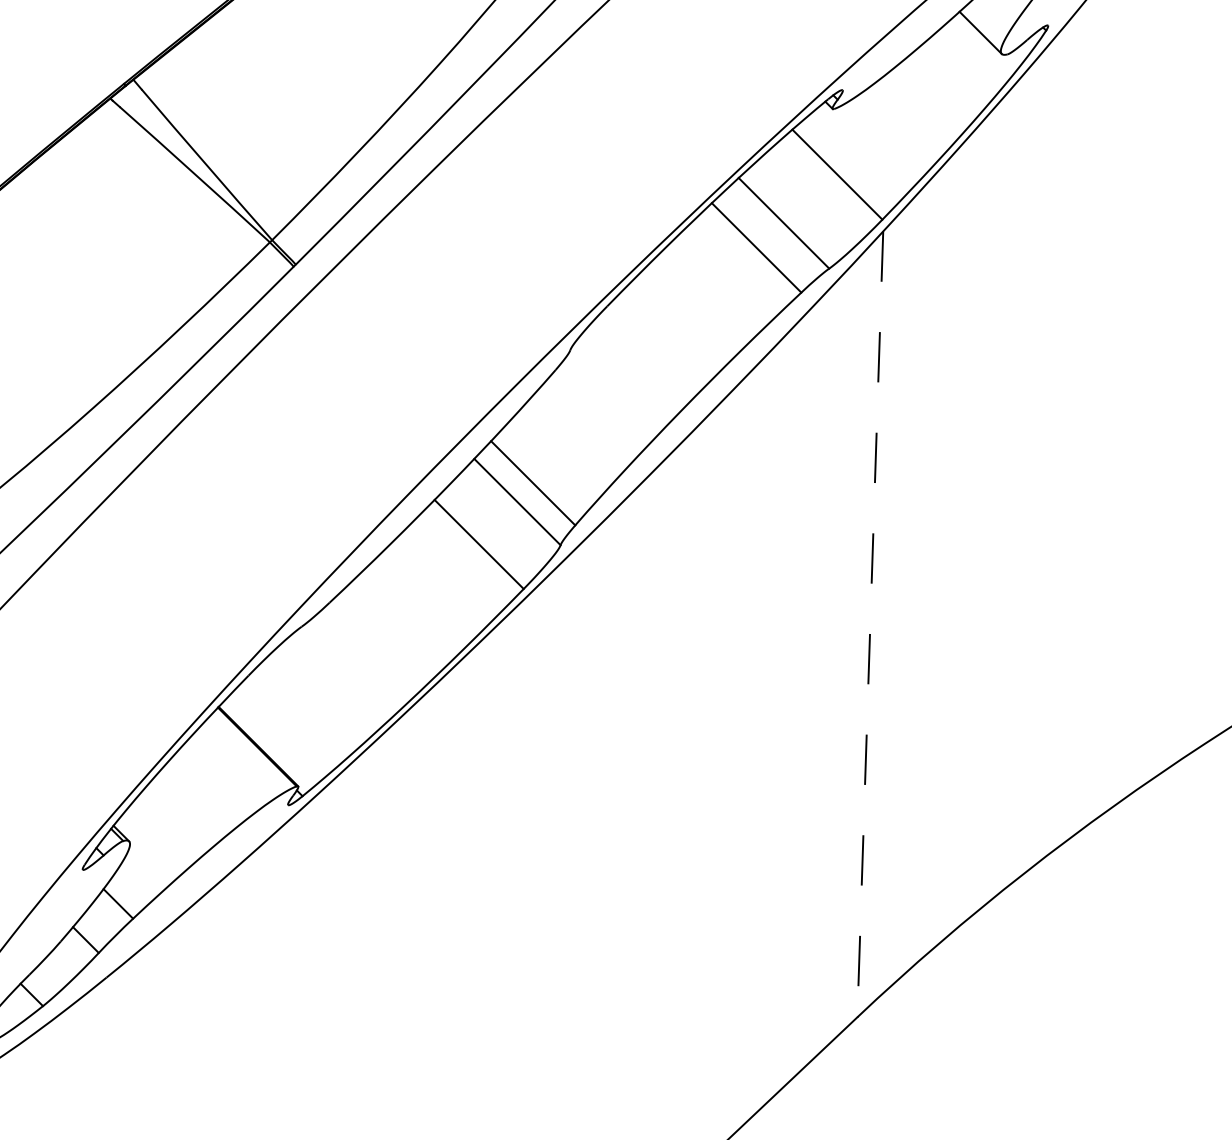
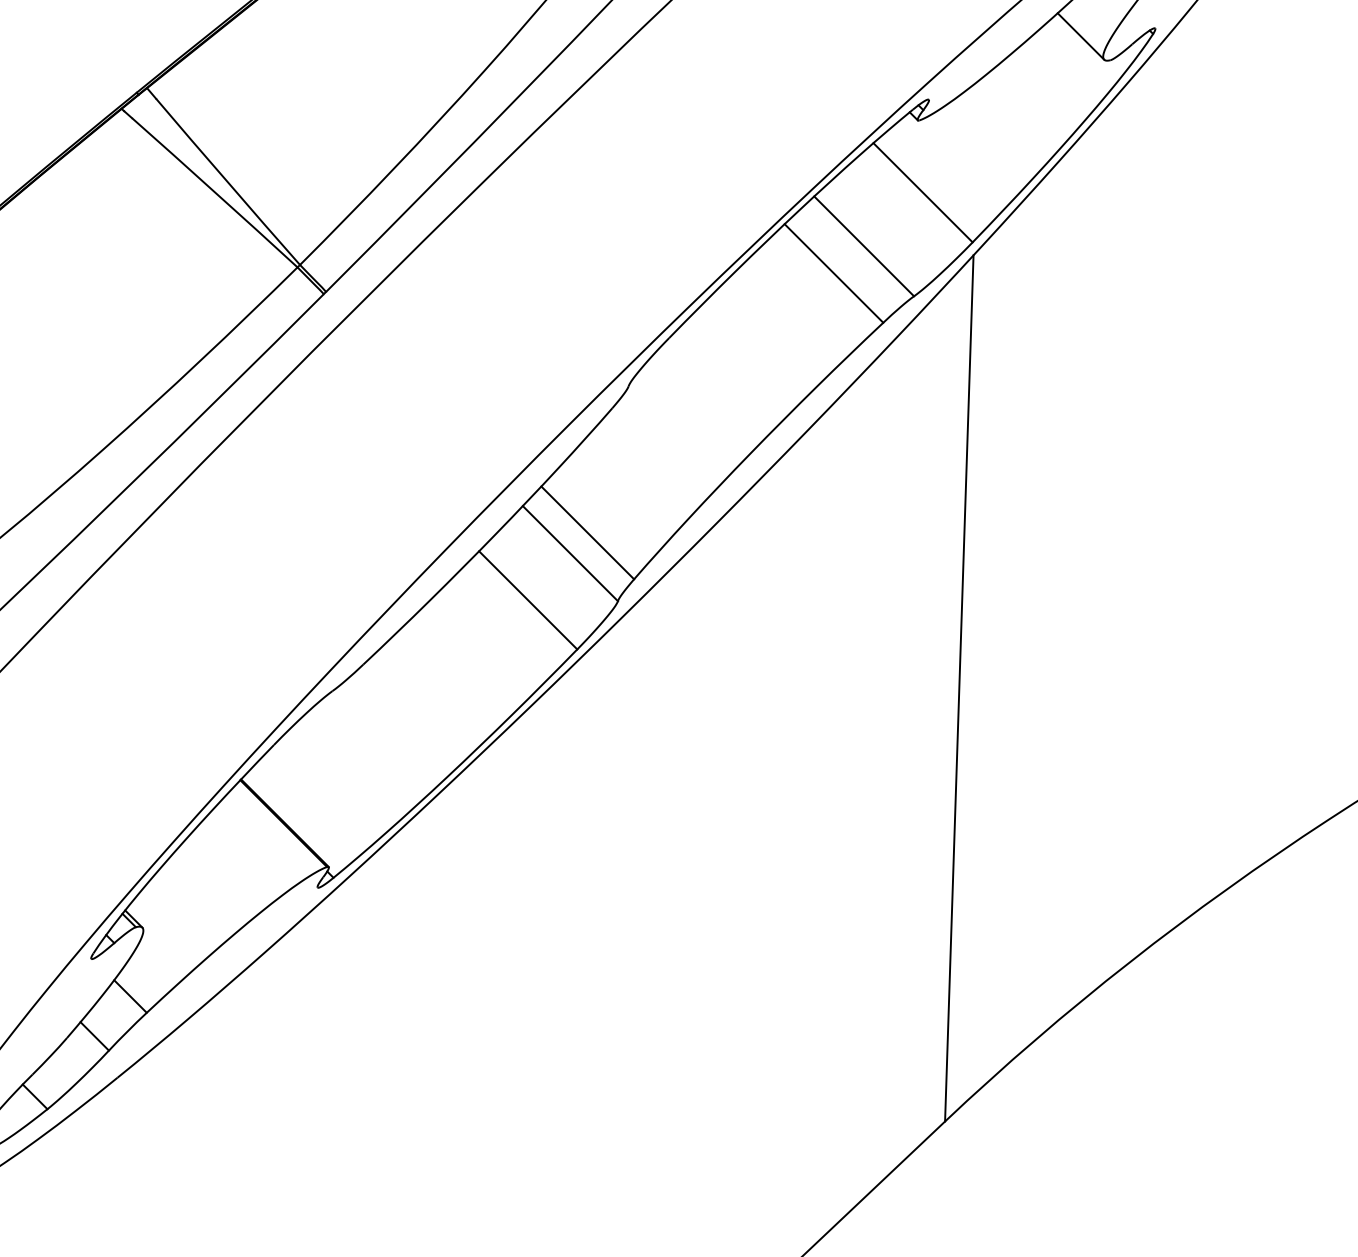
line: (870, 624) -> (959, 688), dashed -> solid

